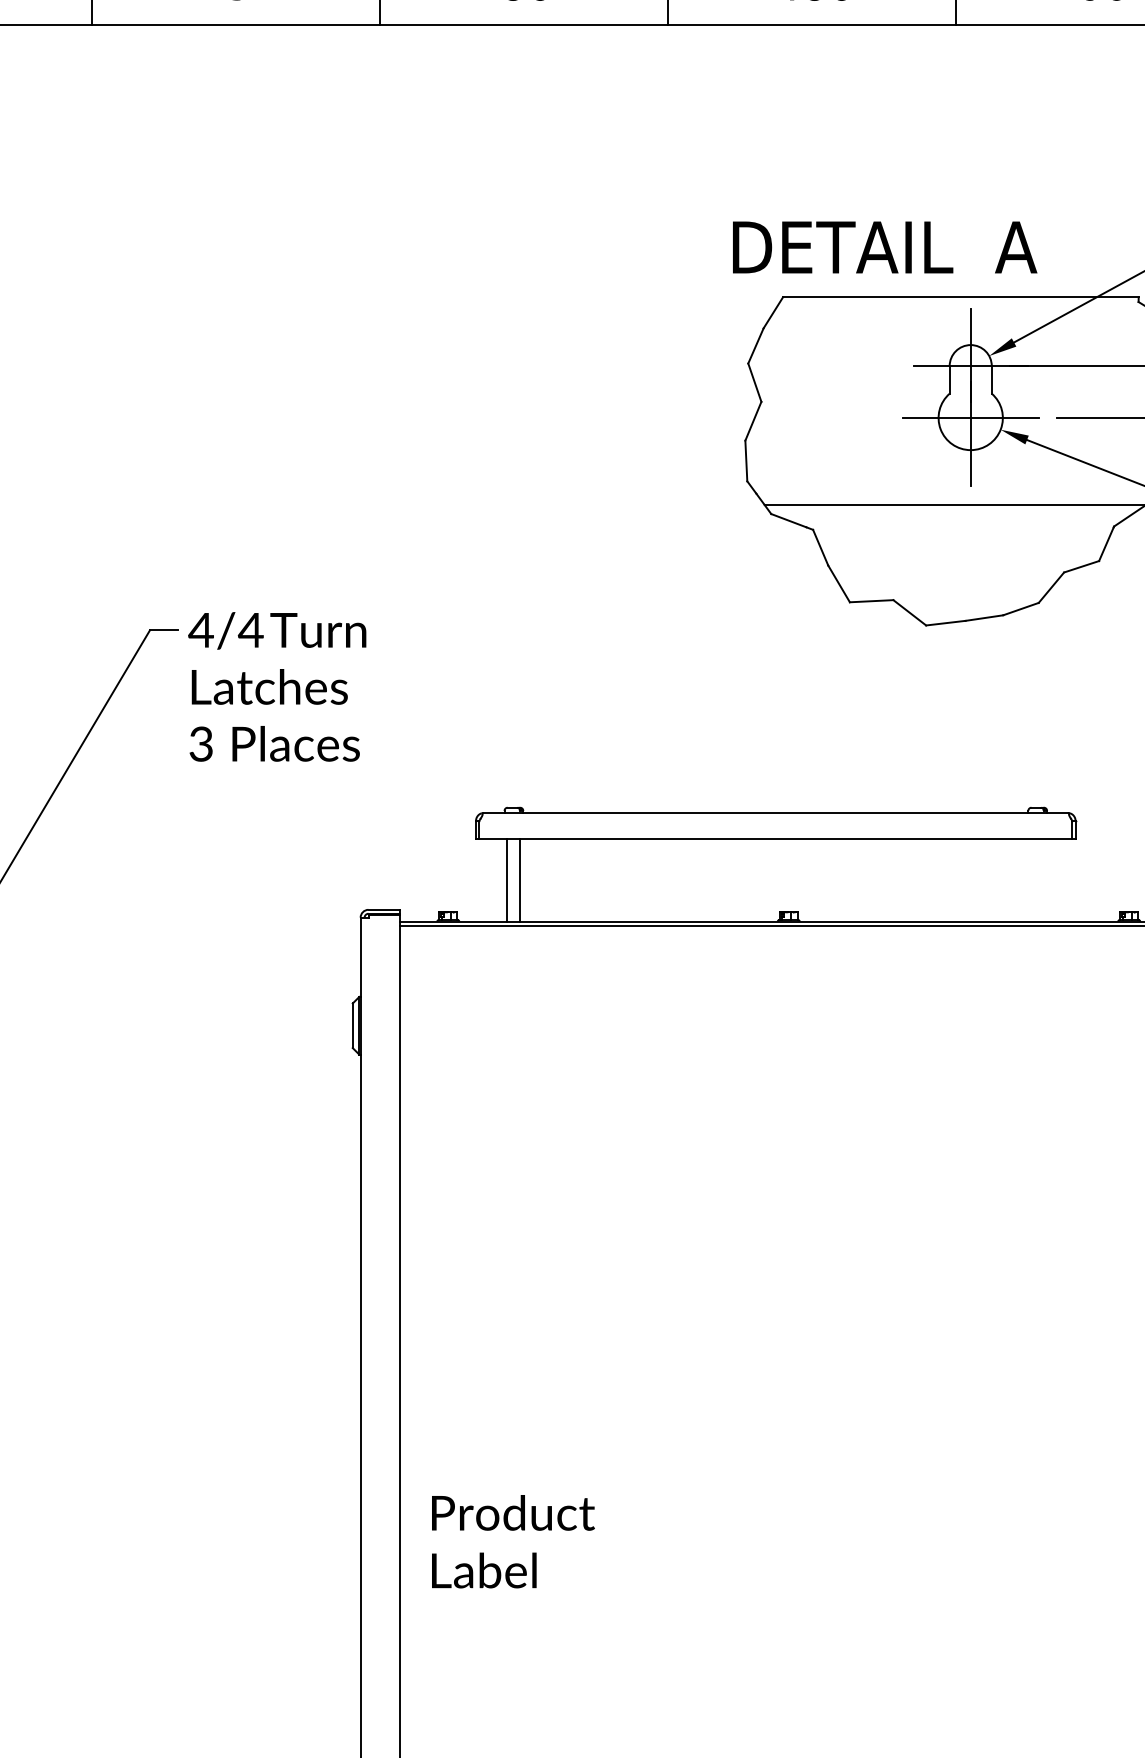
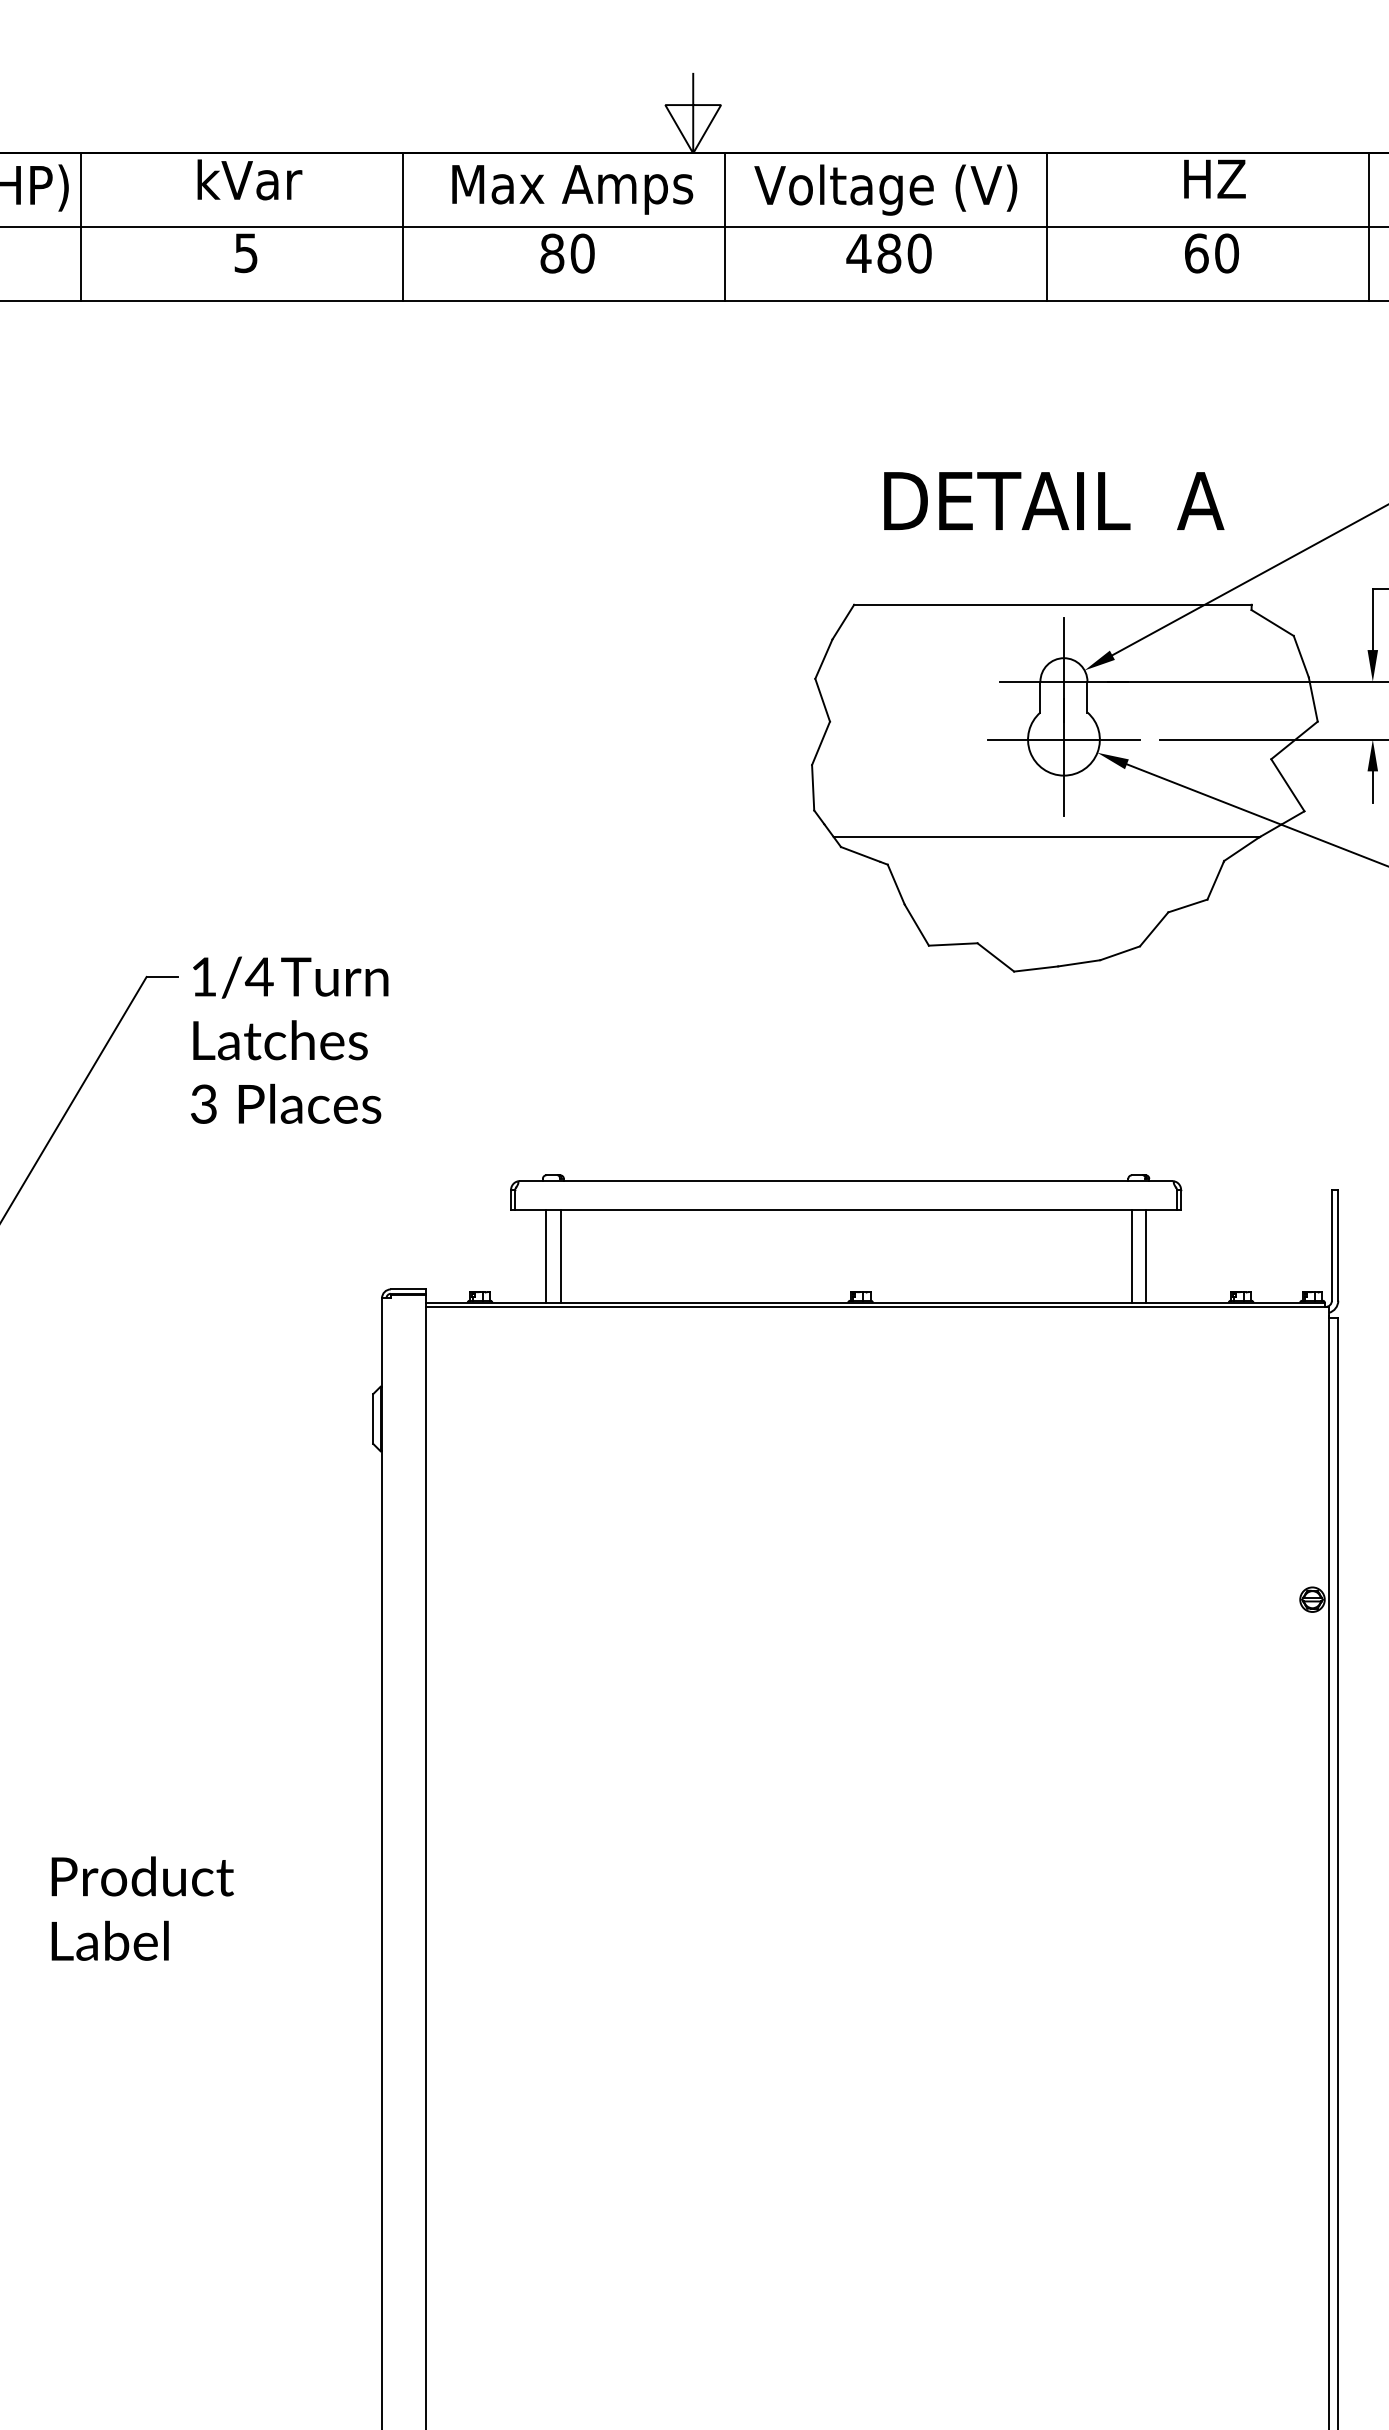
text: (885, 246) -> (1054, 500), moved
text: (200, 629) -> (203, 976), 4/4 -> 1/4
line: (1031, 880) -> (1131, 1256), added
line: (1044, 880) -> (1146, 1256), added
text: (513, 1541) -> (142, 1908), moved

